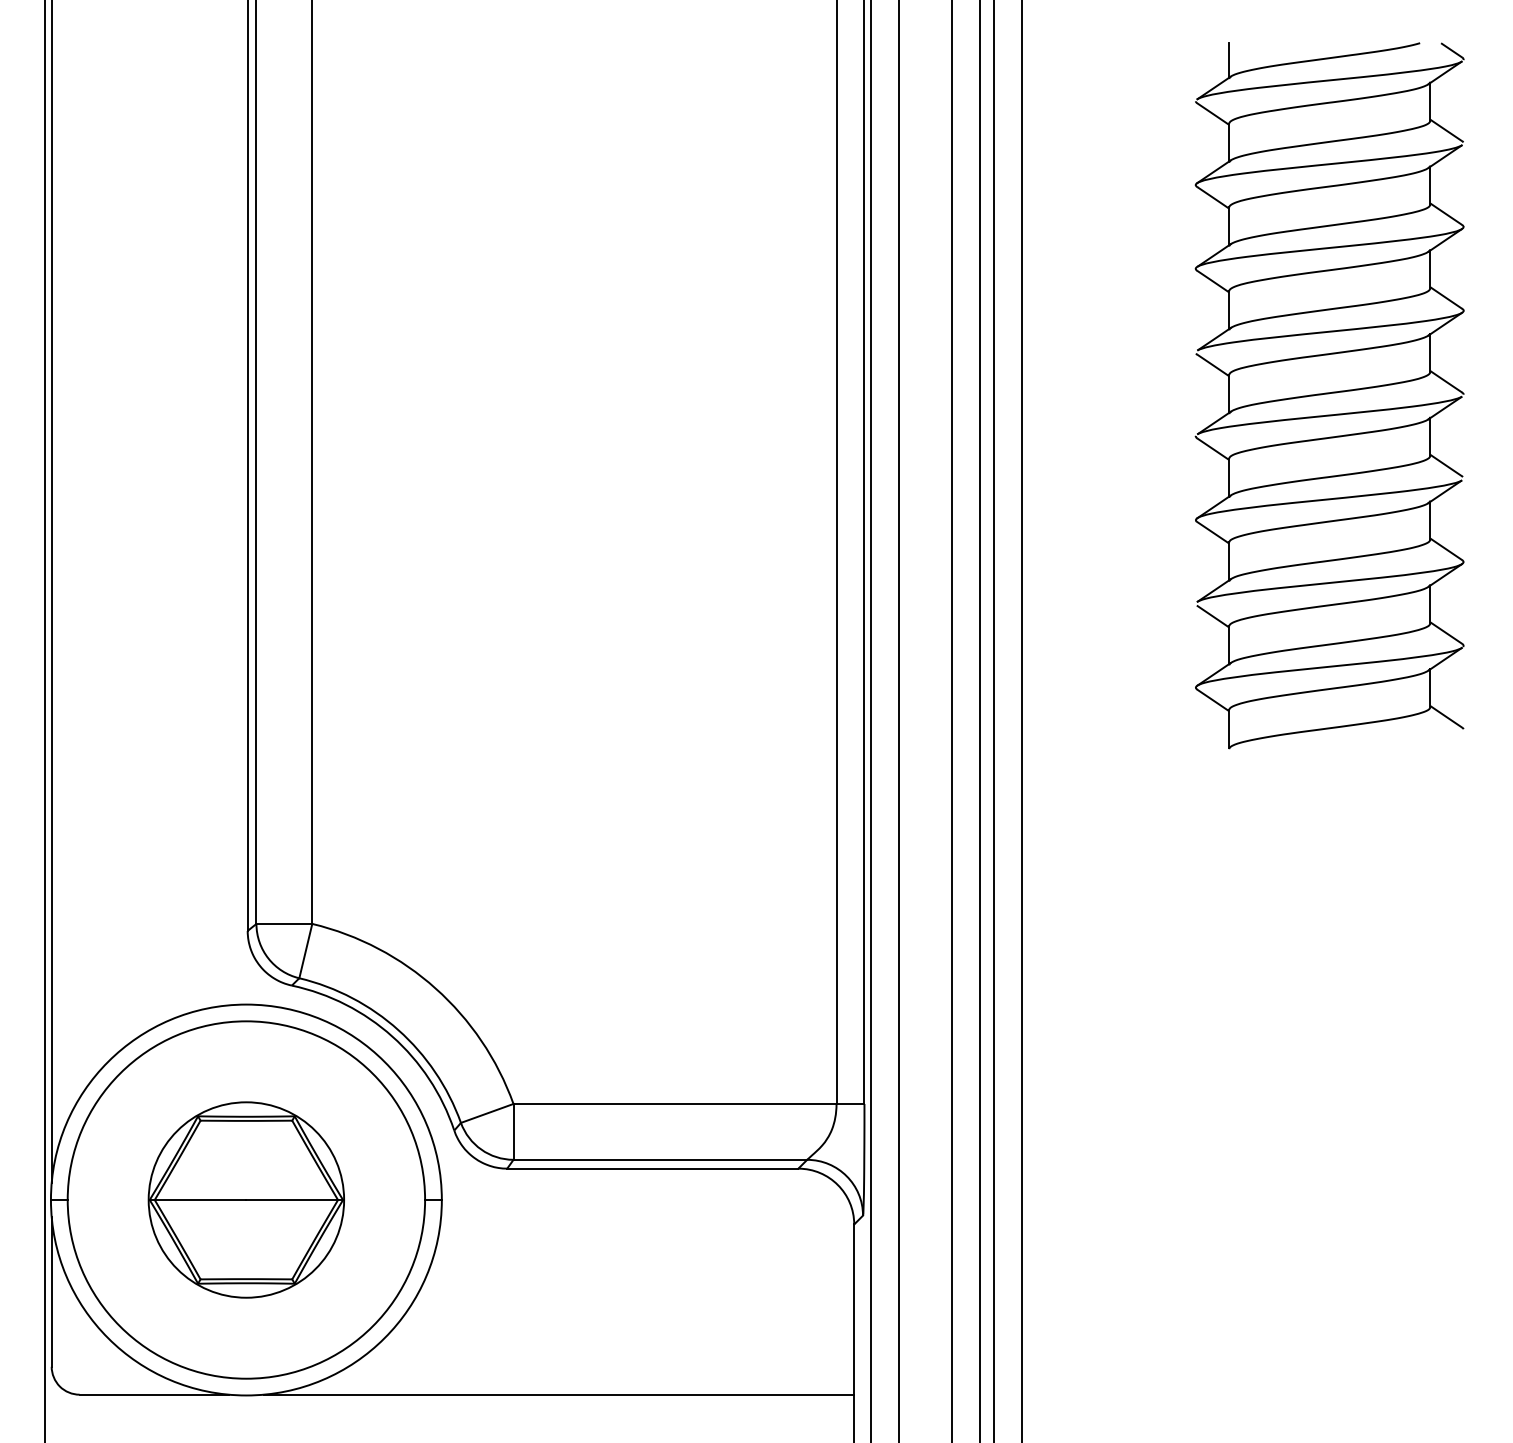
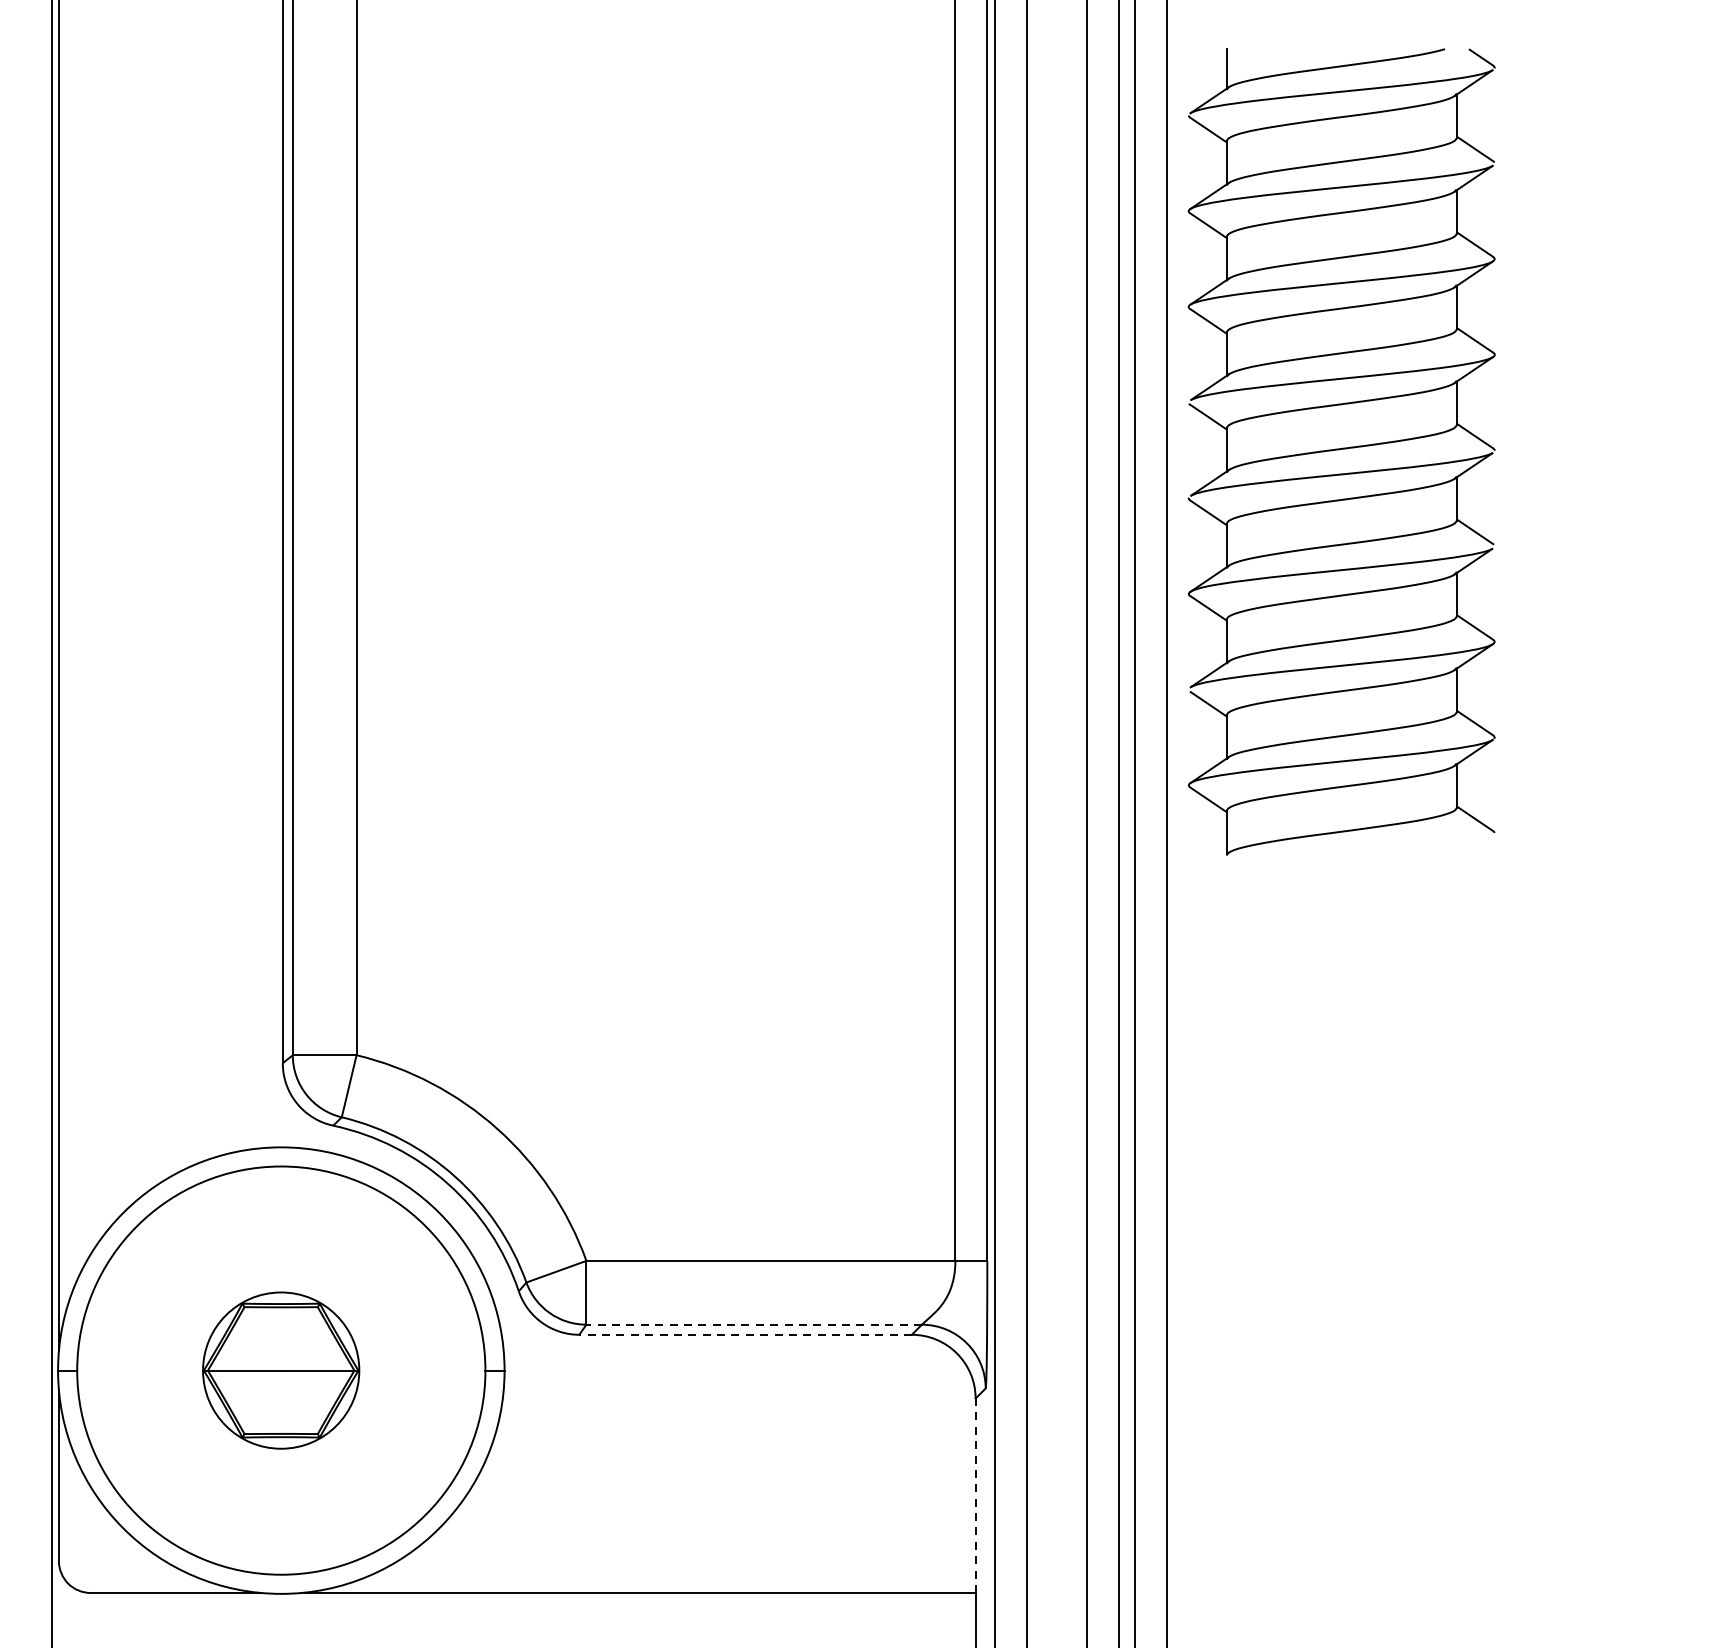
part: (1329, 395) -> (1341, 451), moved
line: (660, 1159) -> (754, 1324), solid -> dashed
line: (652, 1168) -> (745, 1334), solid -> dashed
part: (245, 1199) -> (280, 1370), size x0.7
line: (854, 1309) -> (975, 1495), solid -> dashed

